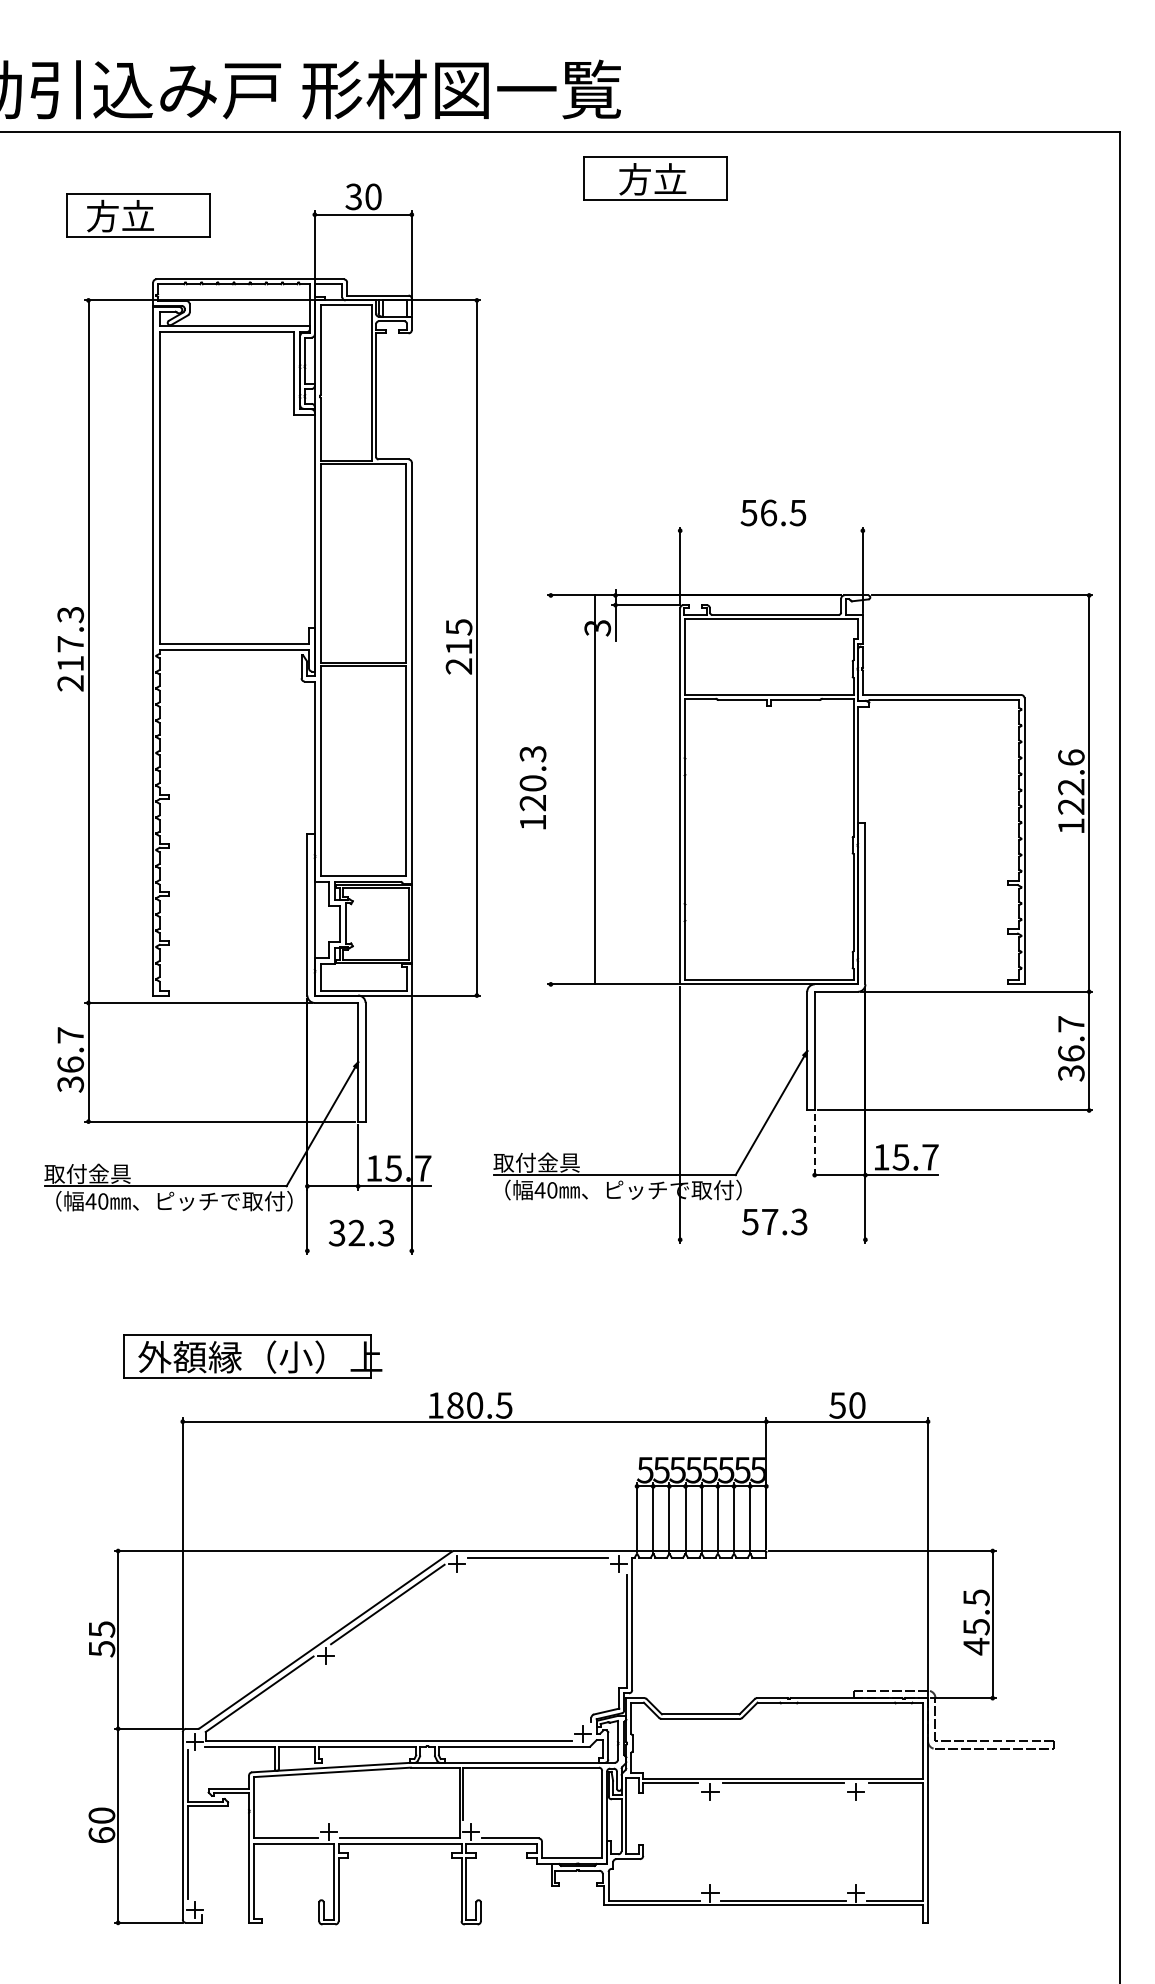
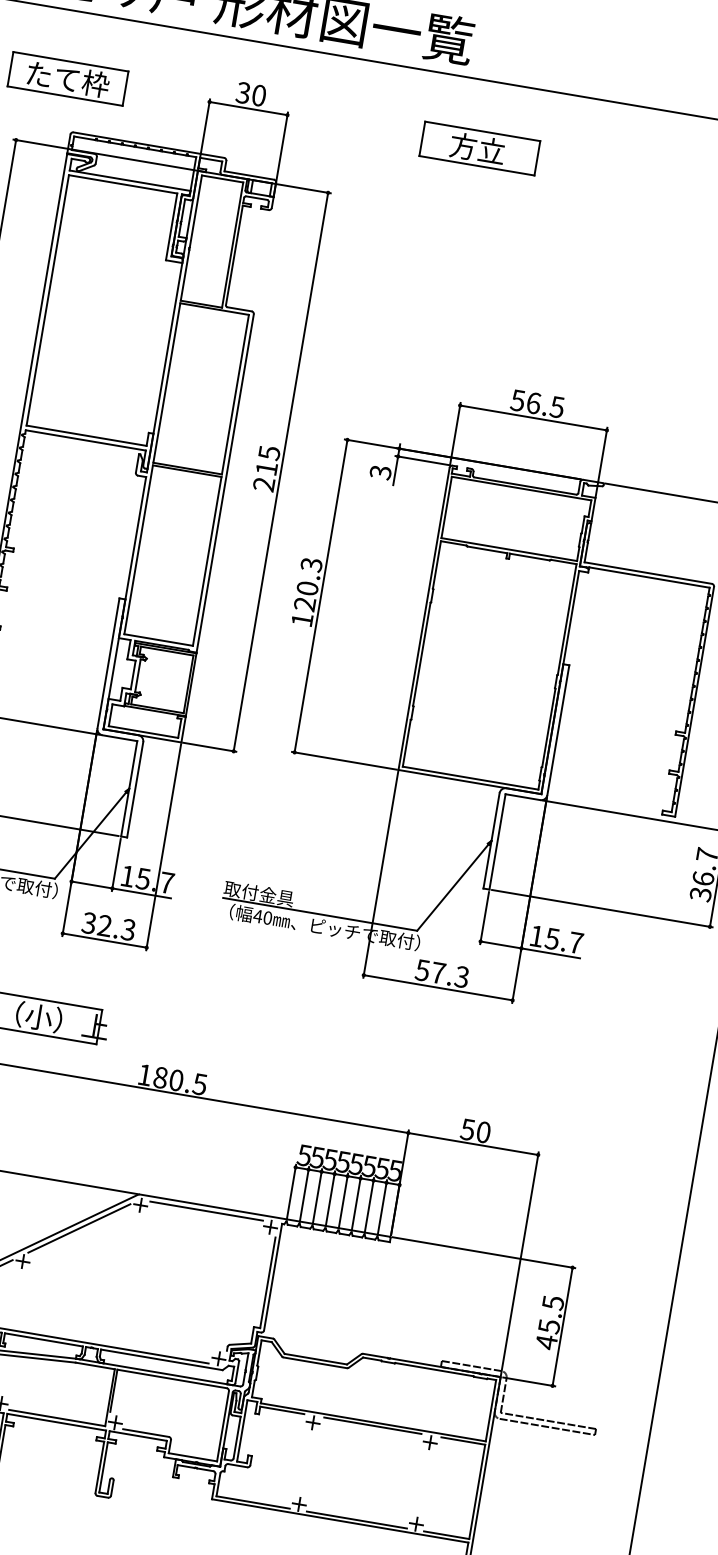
part: (655, 178) -> (479, 148), moved
text: (138, 215) -> (67, 78), 方立 -> たて枠
line: (771, 530) -> (533, 417), added
line: (594, 789) -> (320, 595), moved
line: (814, 1146) -> (484, 918), dashed -> solid
line: (772, 1239) -> (438, 987), added
line: (359, 1250) -> (104, 940), added

